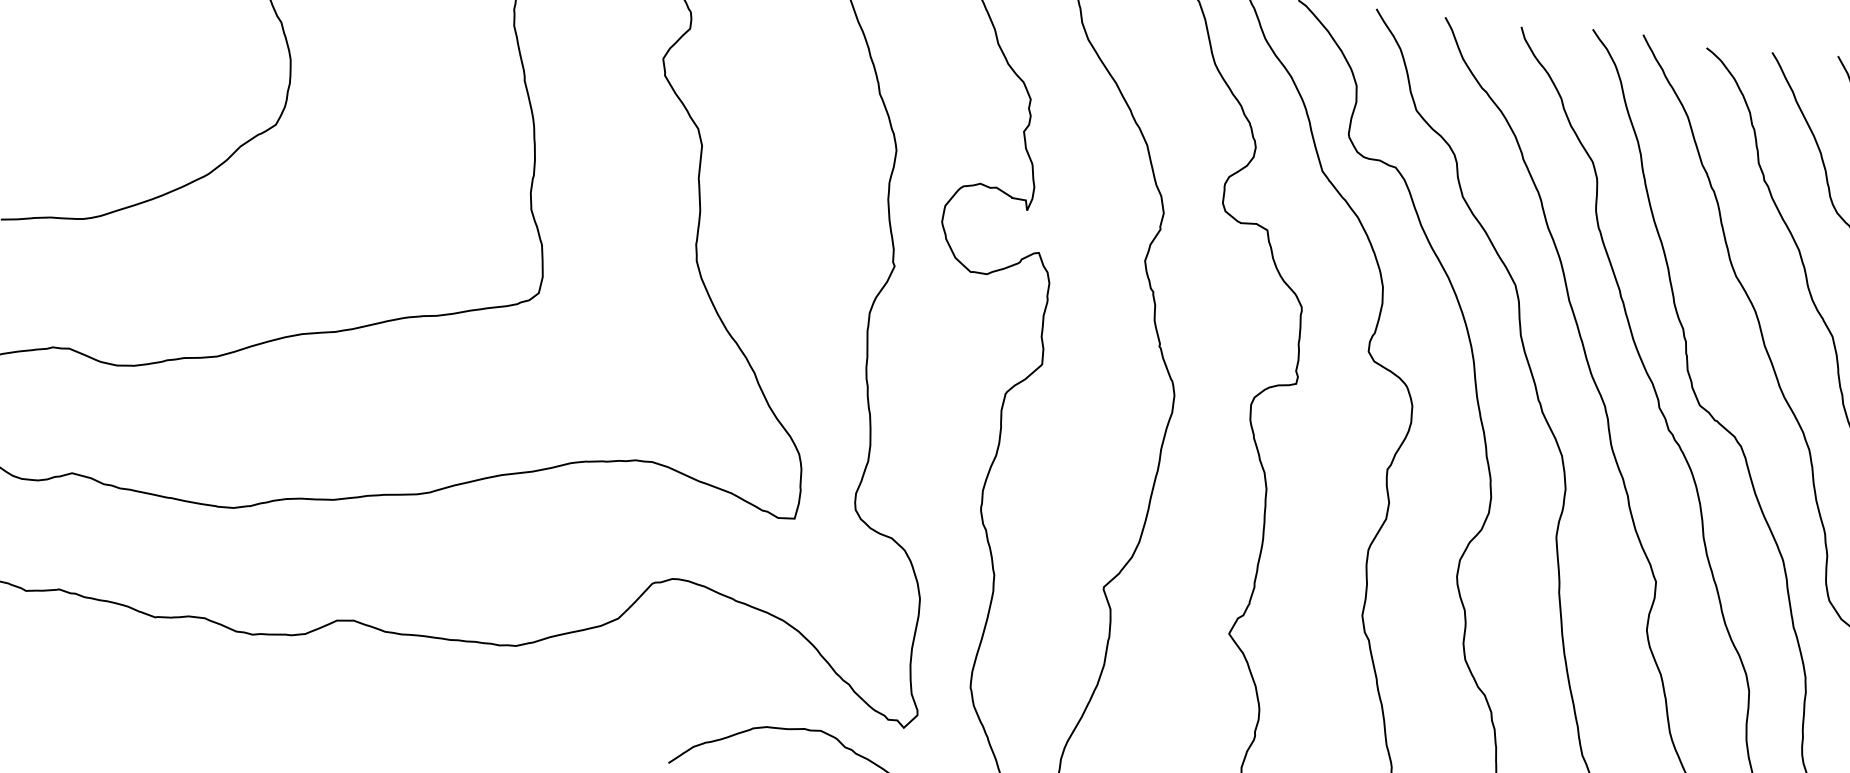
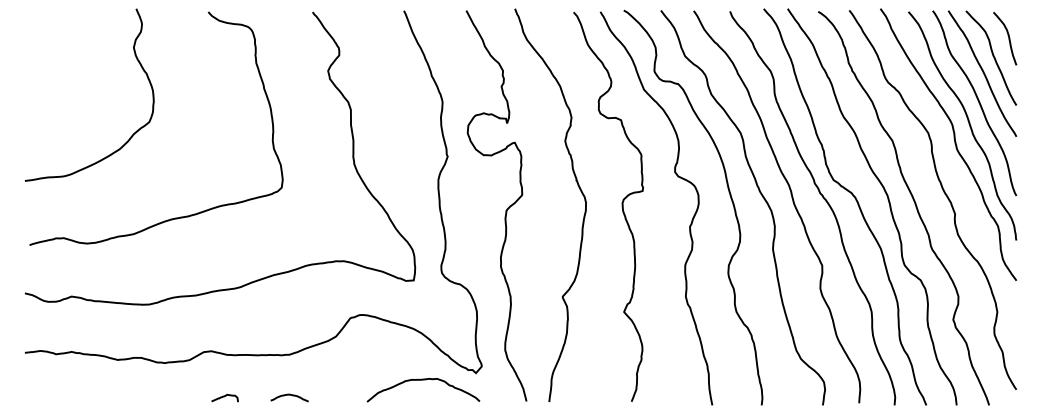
curve: (369, 720) -> (224, 397), added
curve: (506, 731) -> (289, 395), added

